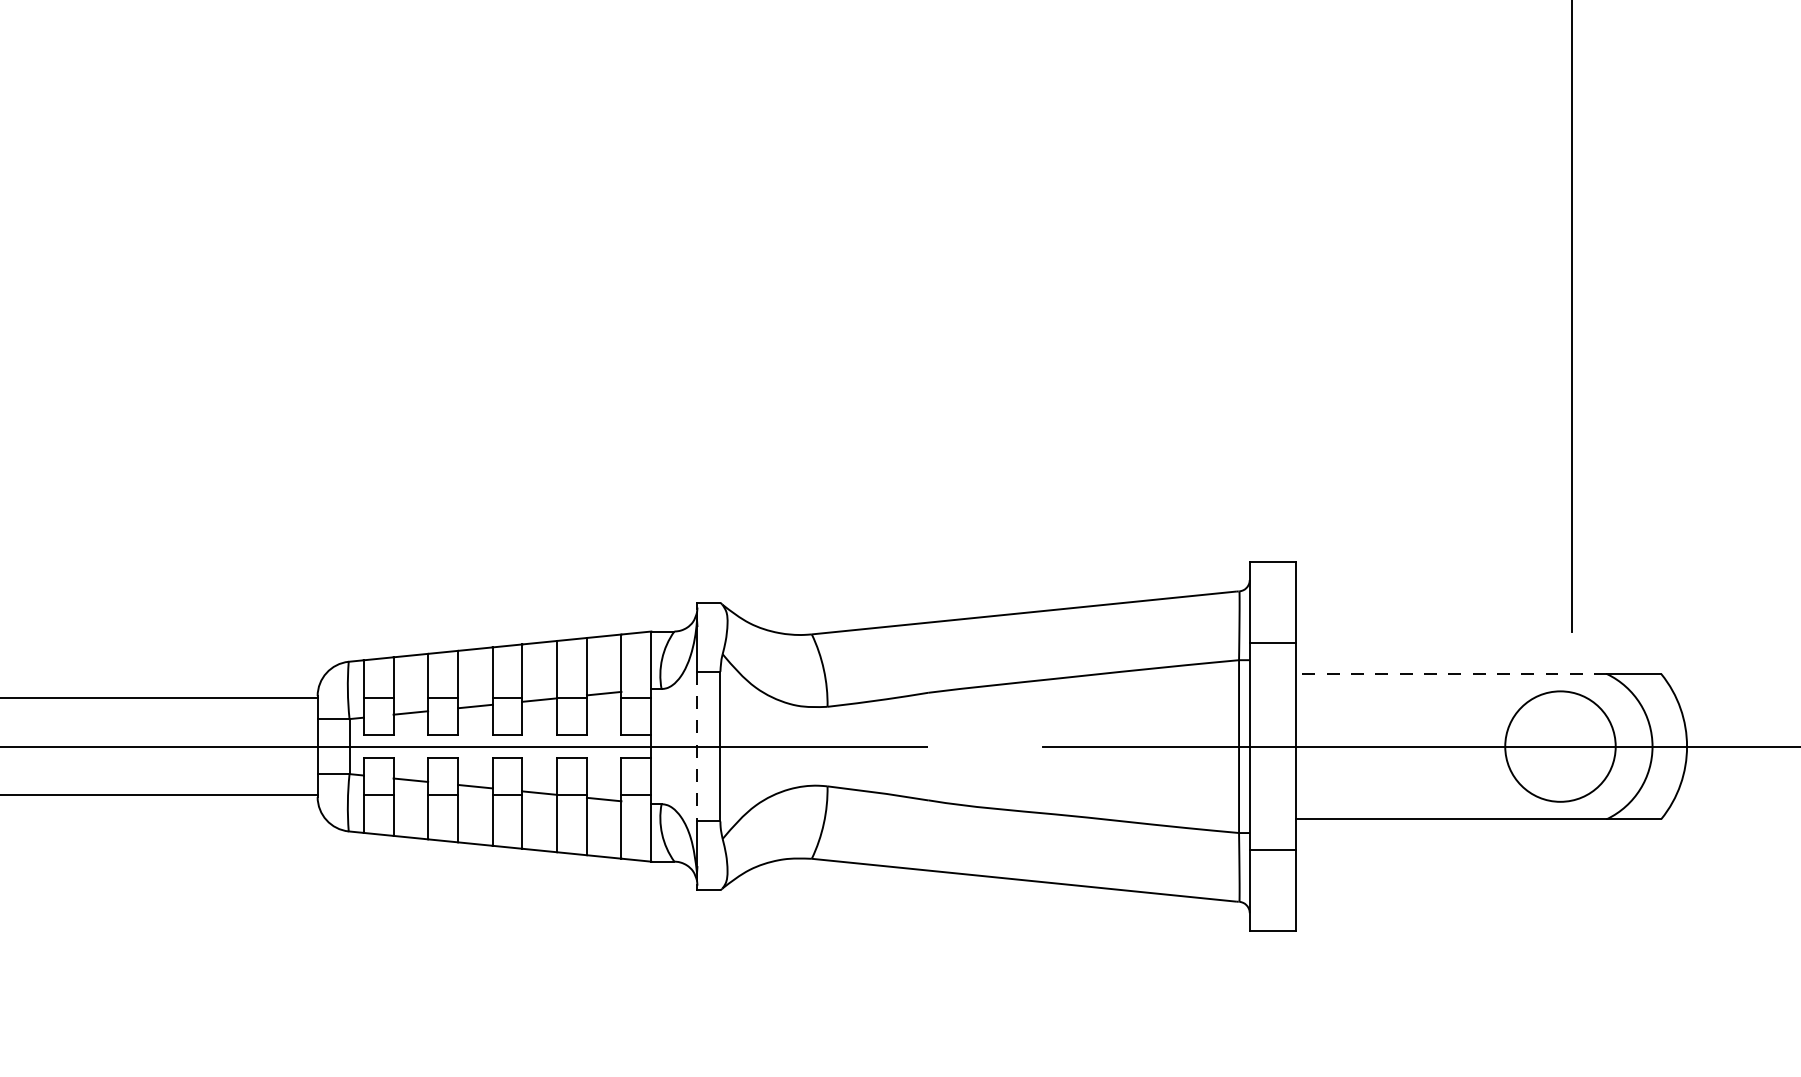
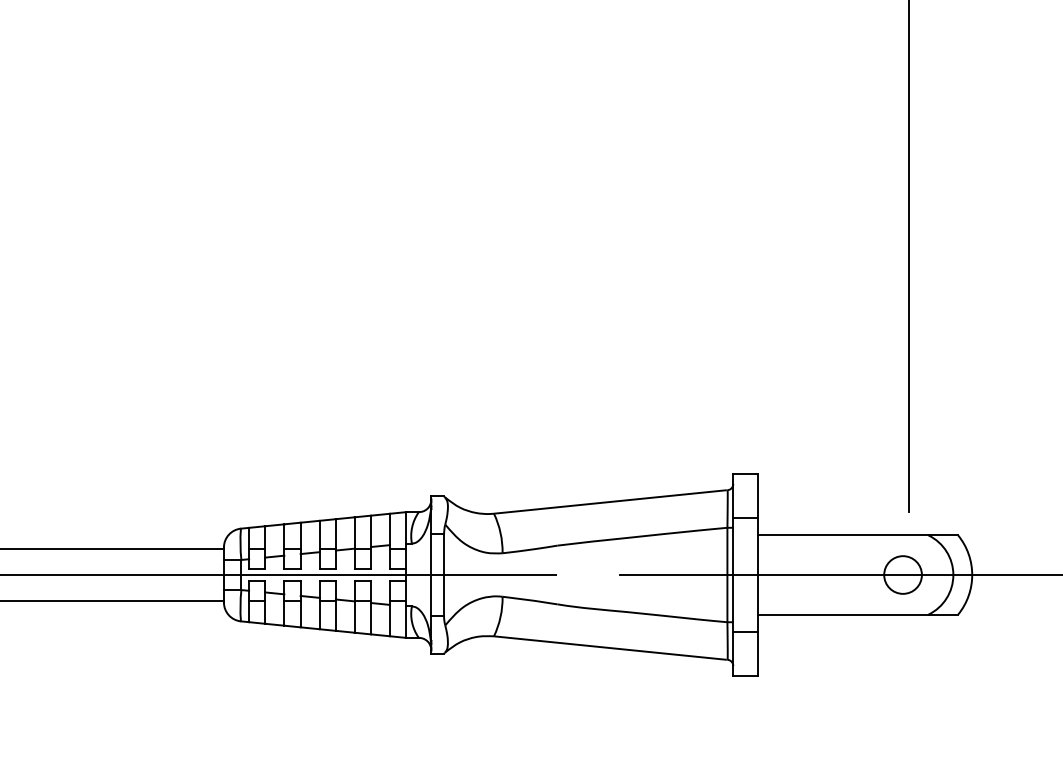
line: (1449, 674) -> (842, 535), dashed -> solid
circle: (1559, 745) -> (902, 574), size x0.62
line: (697, 747) -> (431, 575), dashed -> solid

